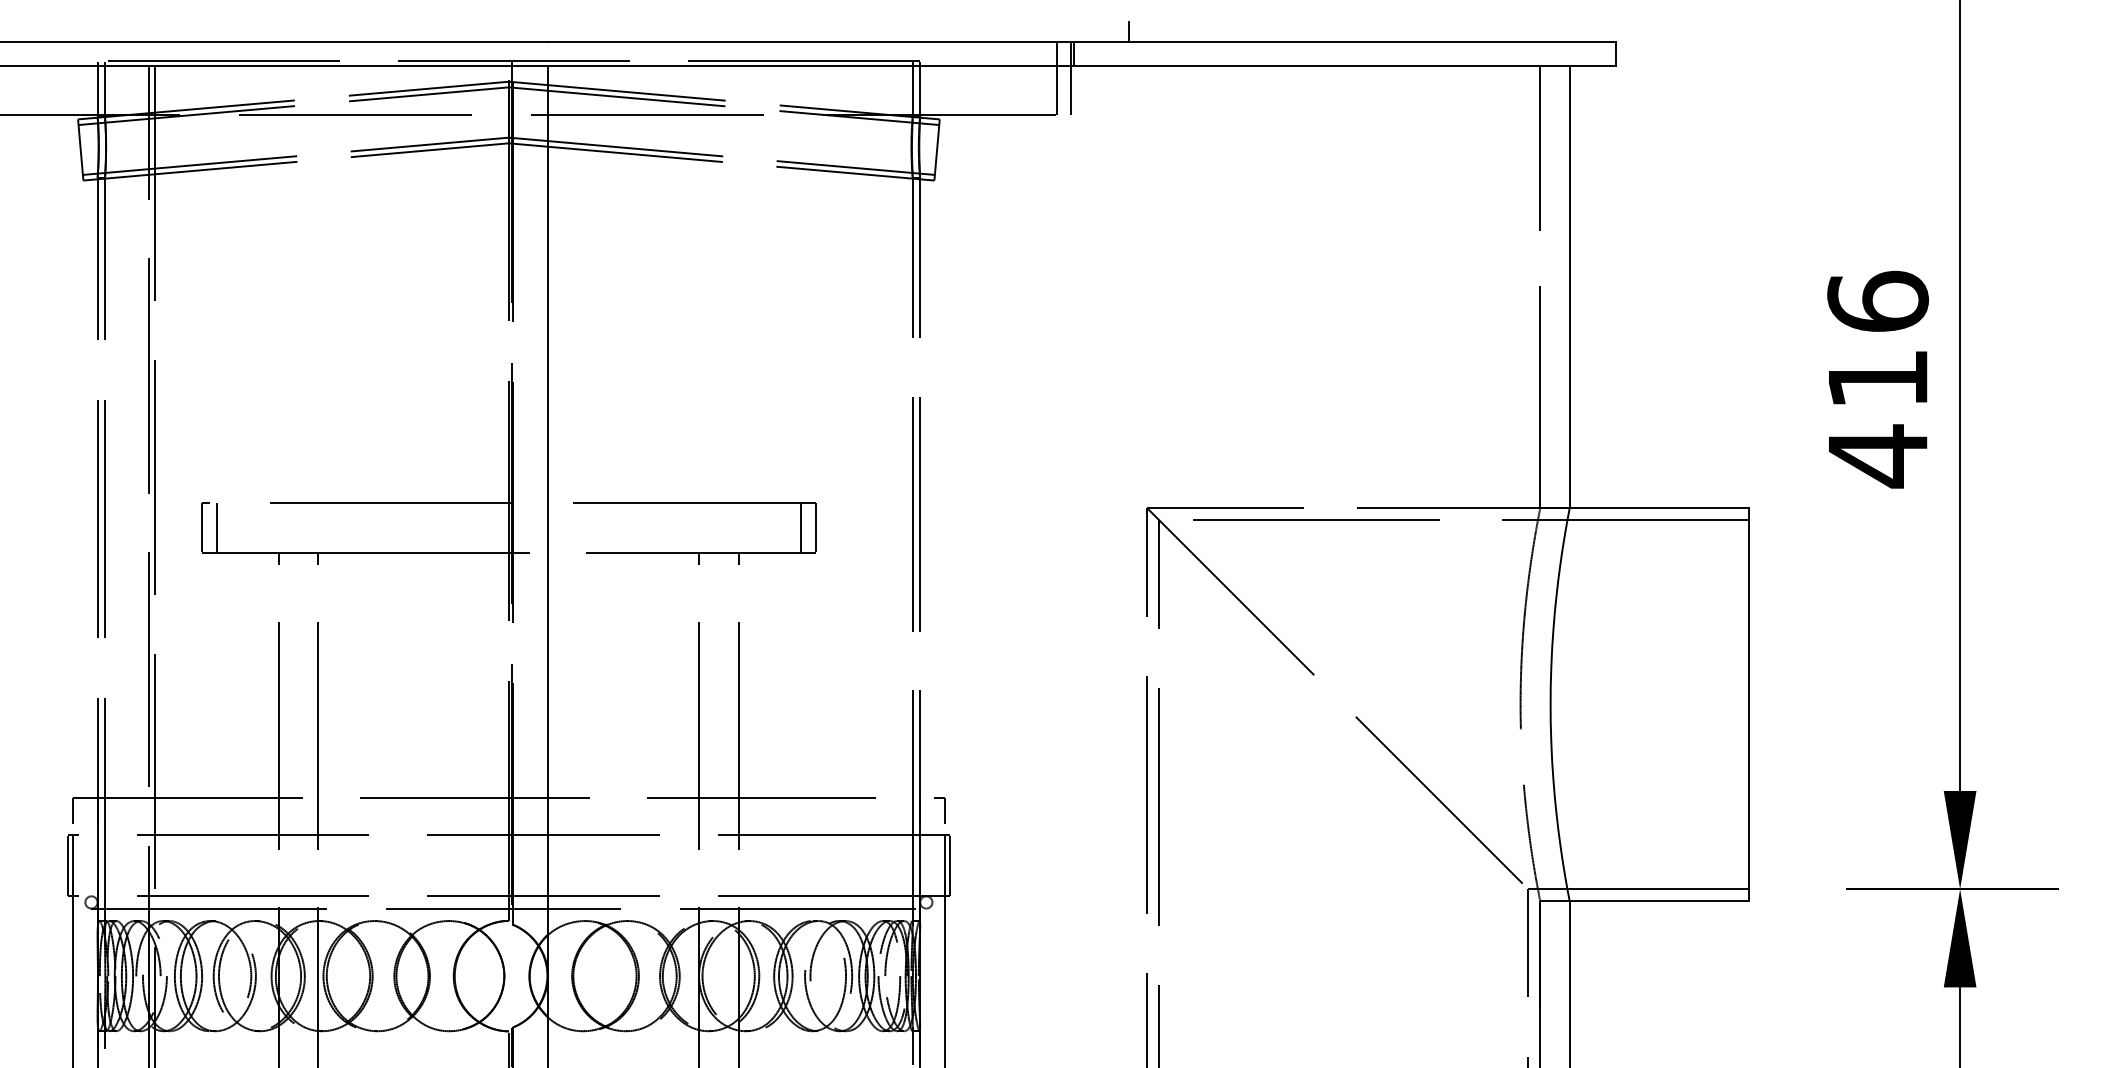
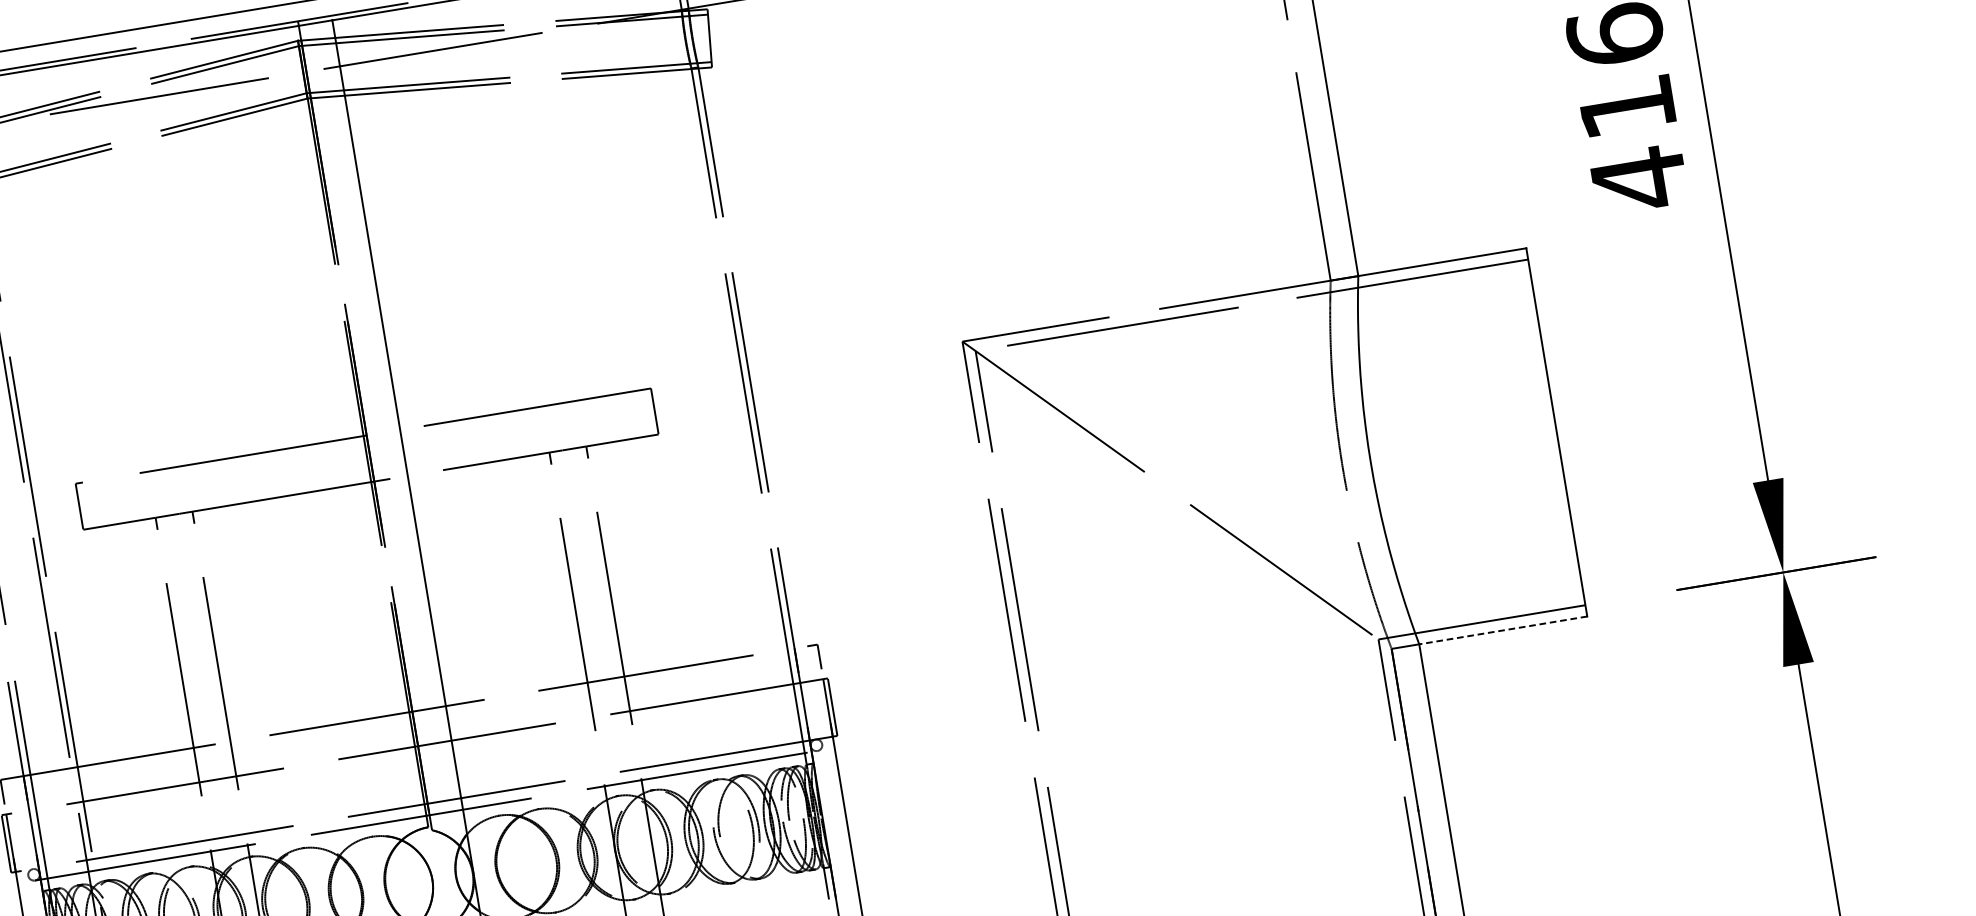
line: (217, 527) -> (93, 503), removed
line: (800, 527) -> (640, 413), removed
line: (1659, 901) -> (1503, 630), solid -> dashed

